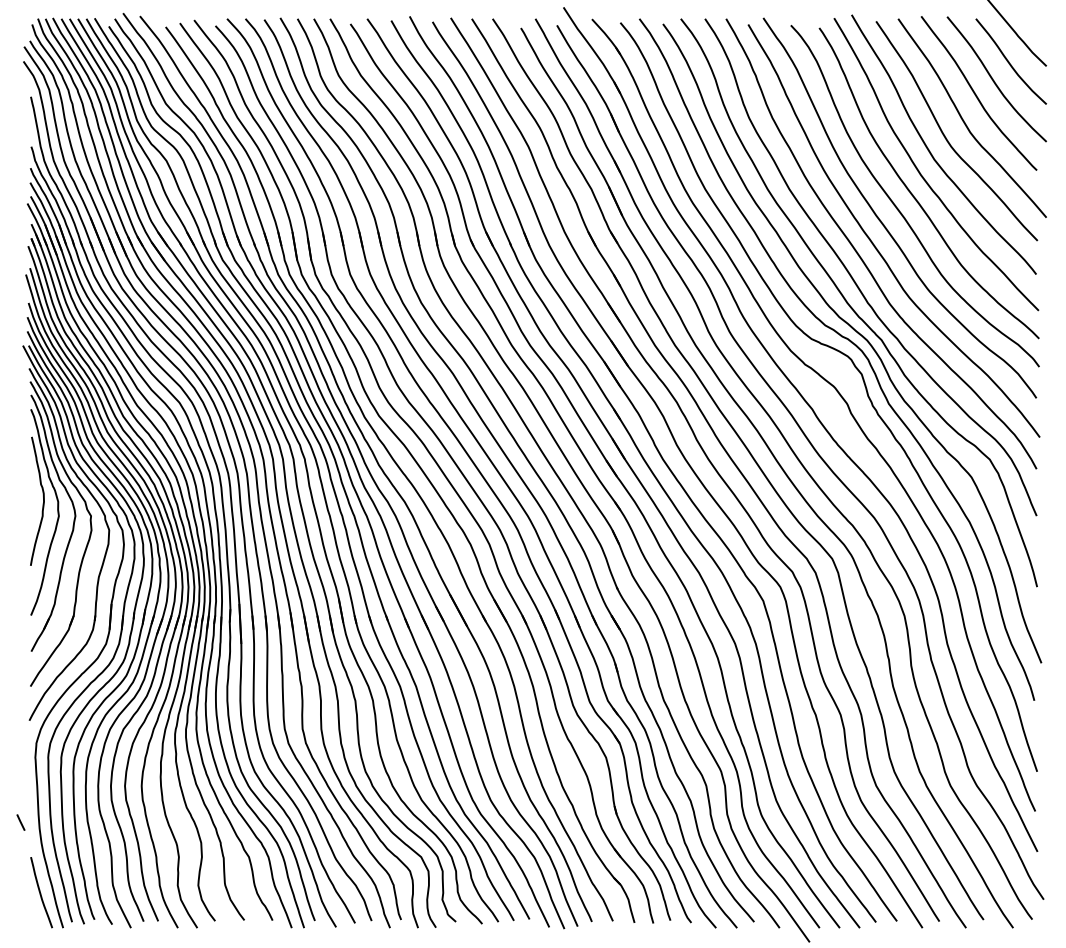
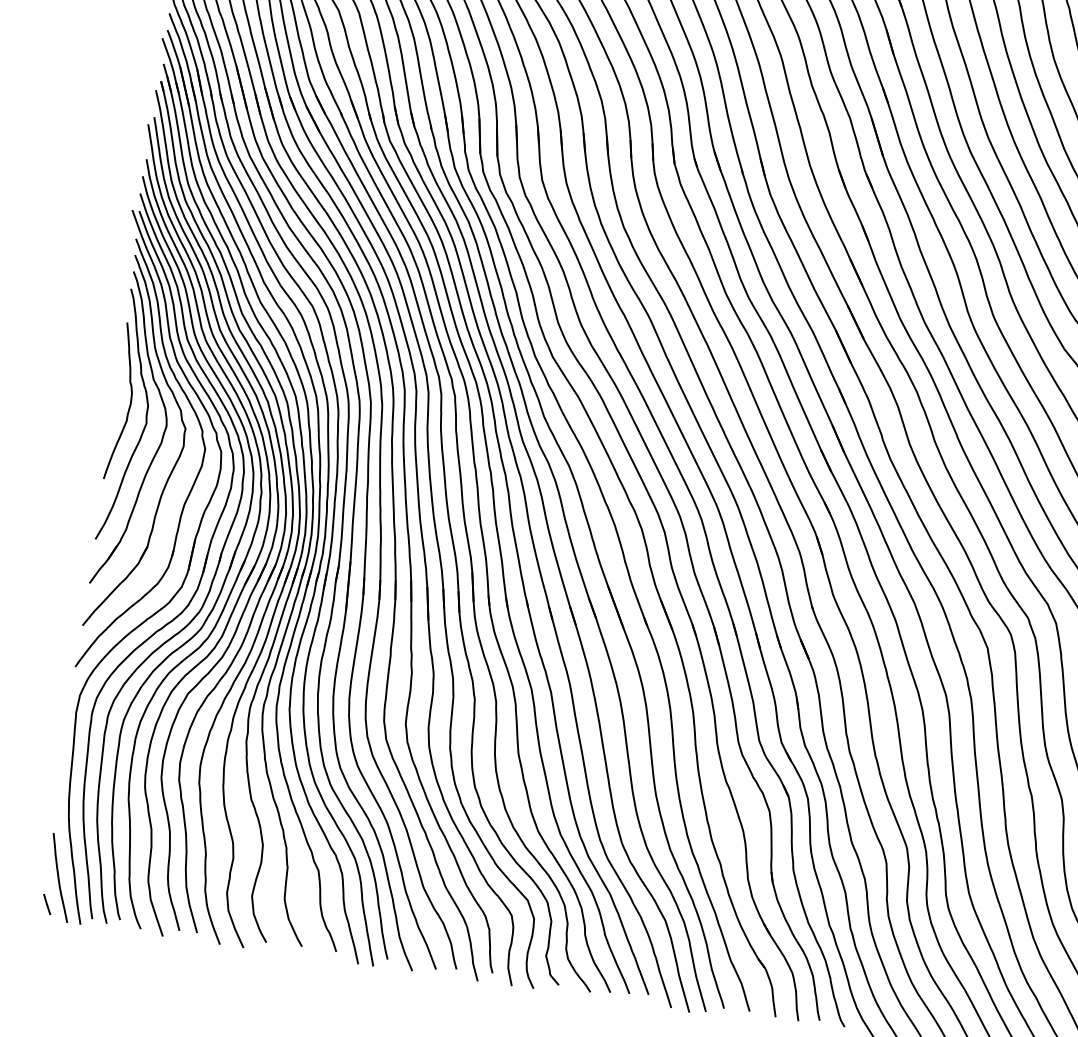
line: (20, 822) -> (46, 904), moved

